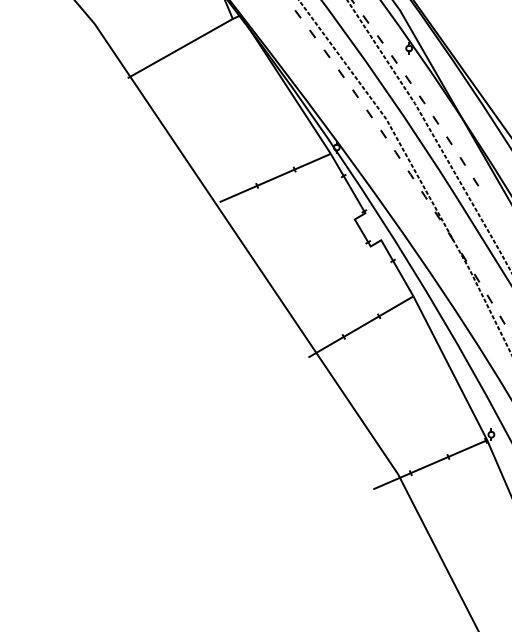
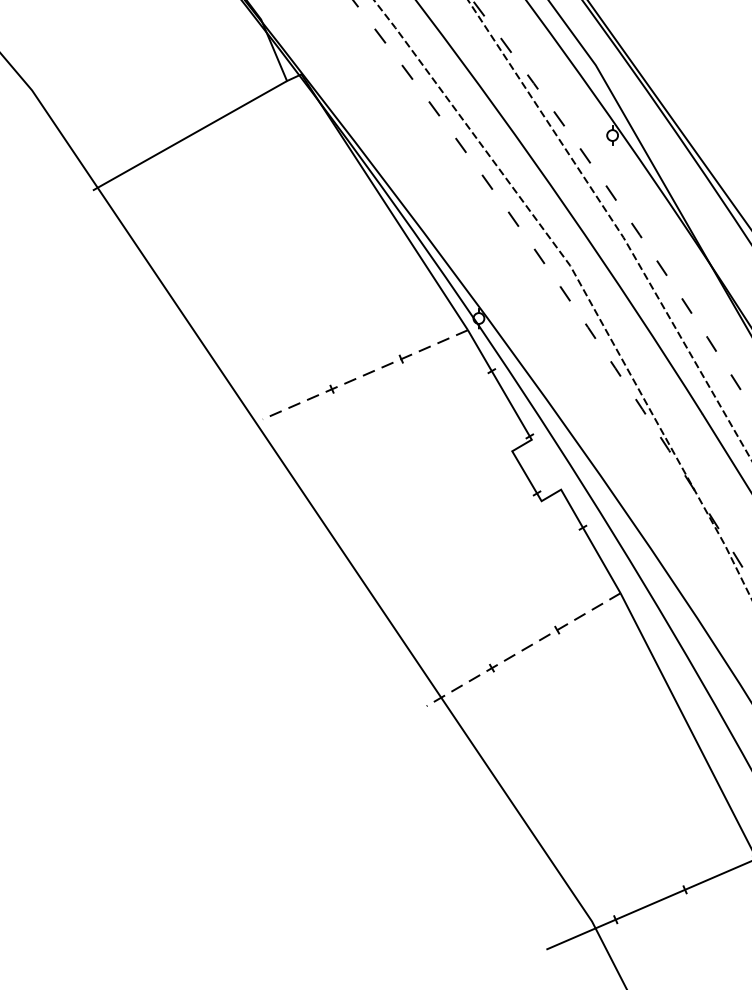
line: (275, 178) -> (365, 375), solid -> dashed
line: (360, 326) -> (522, 648), solid -> dashed

